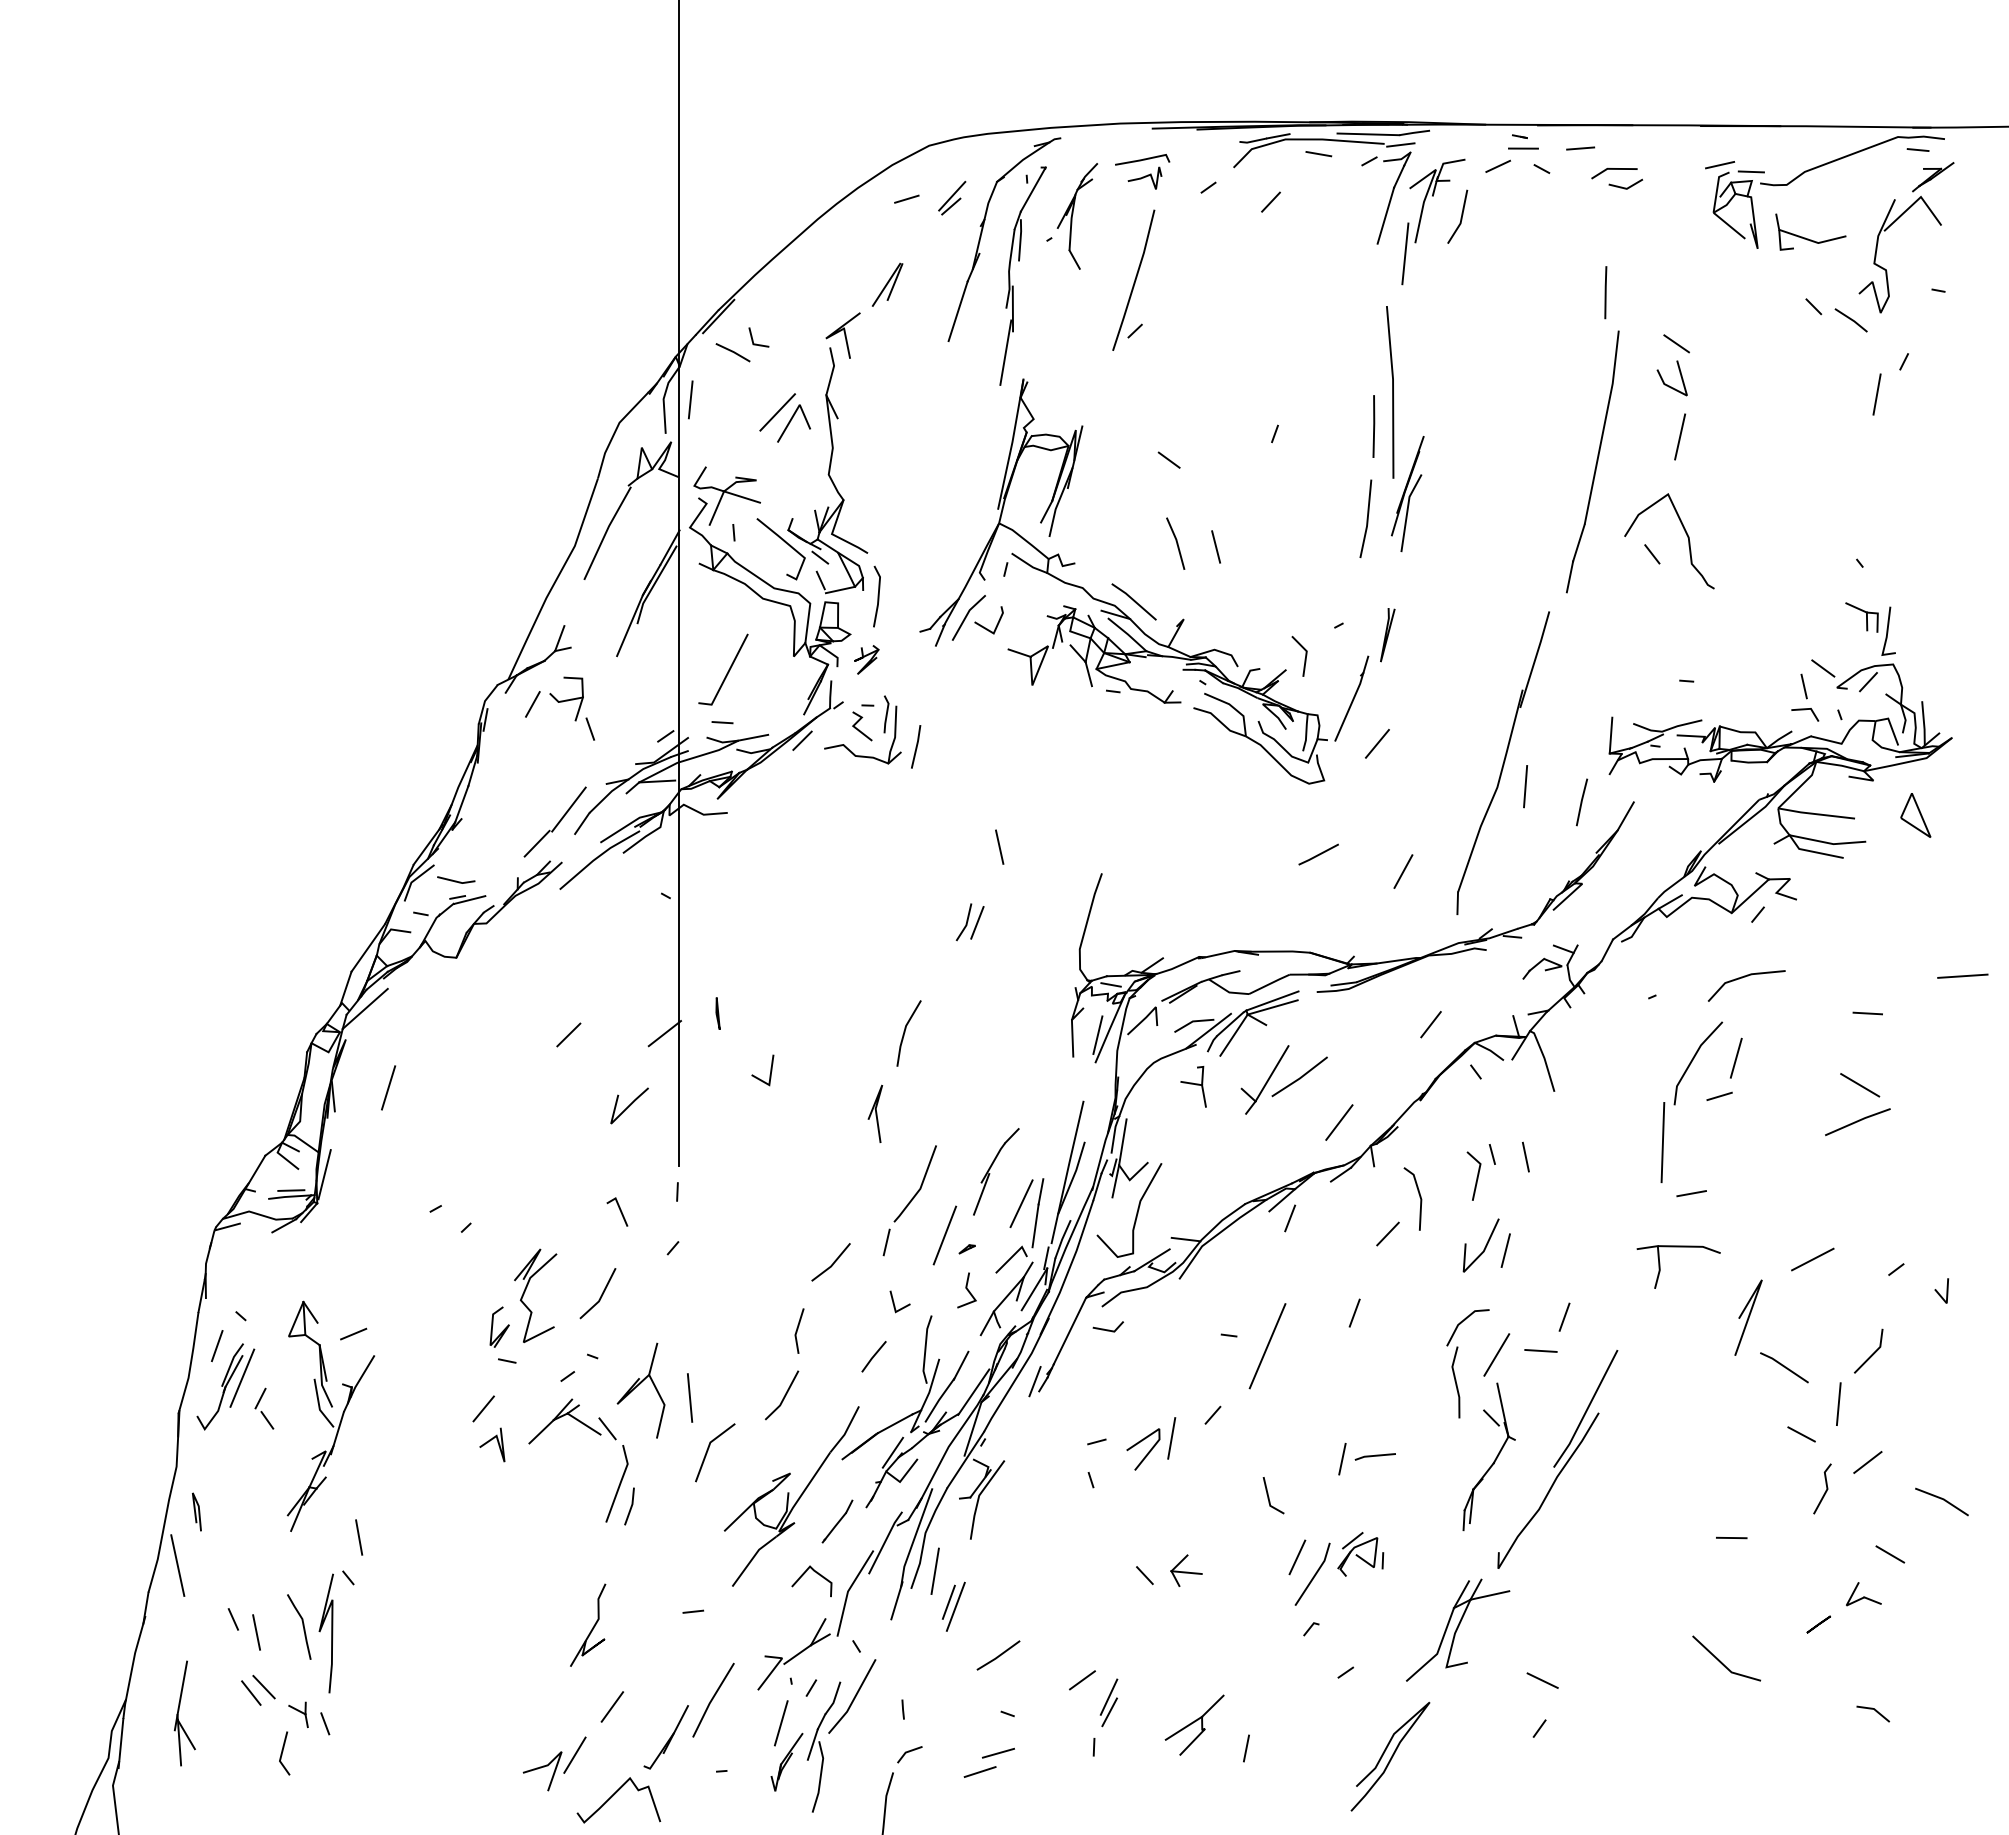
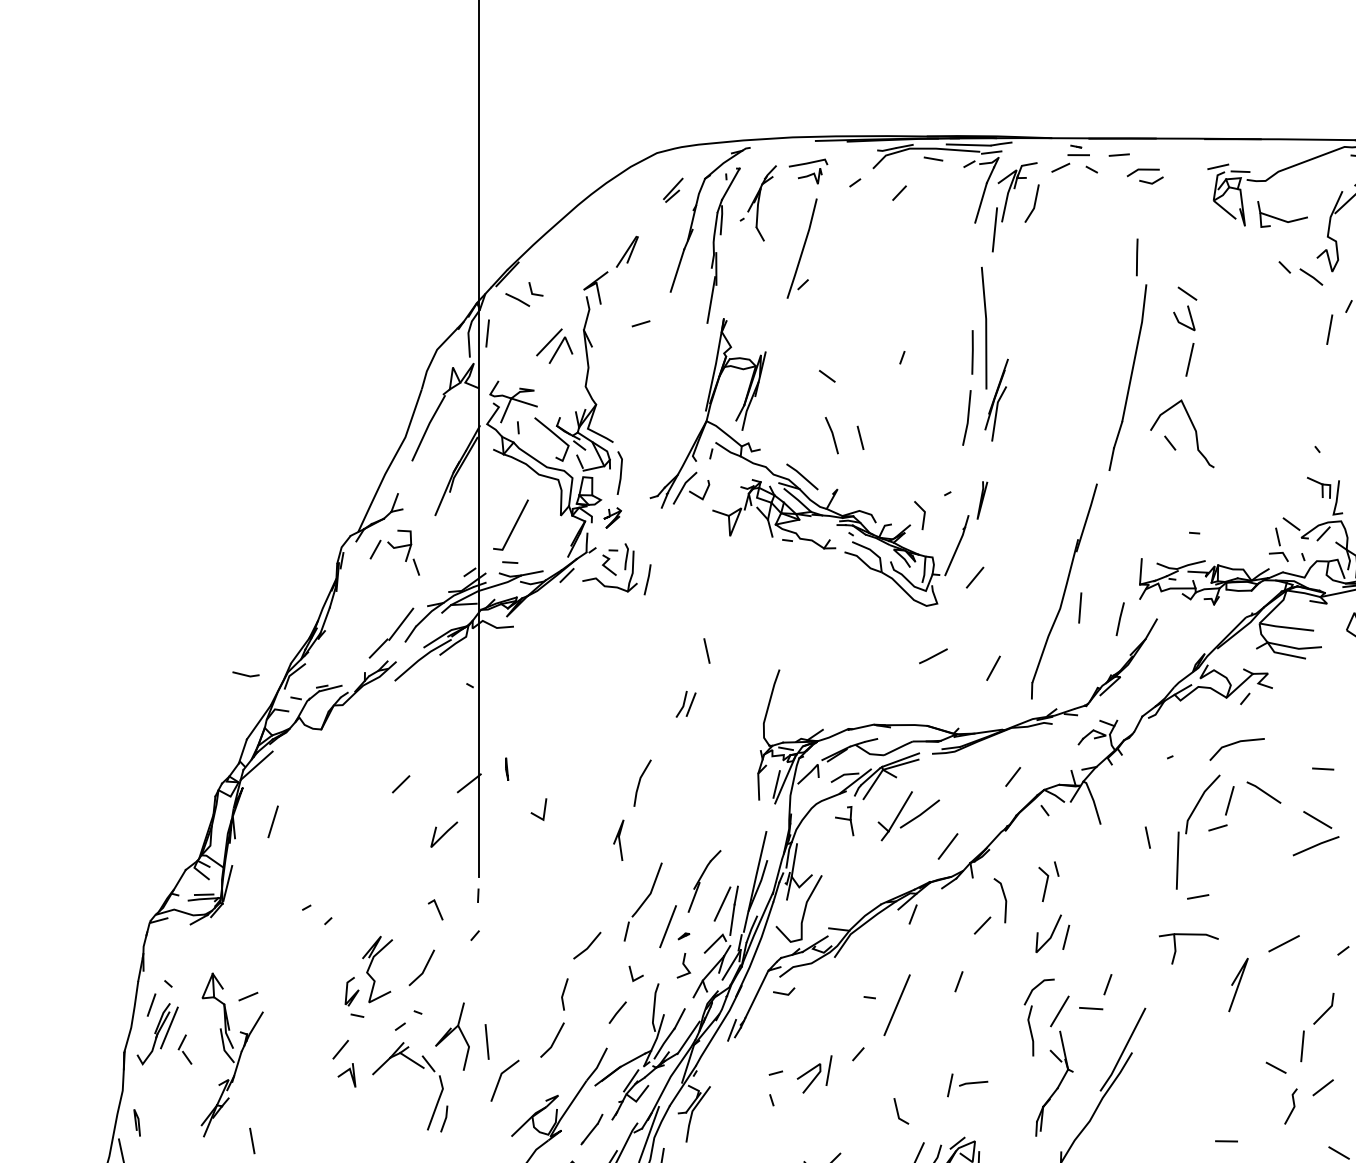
line: (906, 198) -> (640, 323), moved
line: (456, 880) -> (246, 674), moved
line: (1525, 1156) -> (1147, 837), moved
line: (1784, 1367) -> (1264, 792), moved

